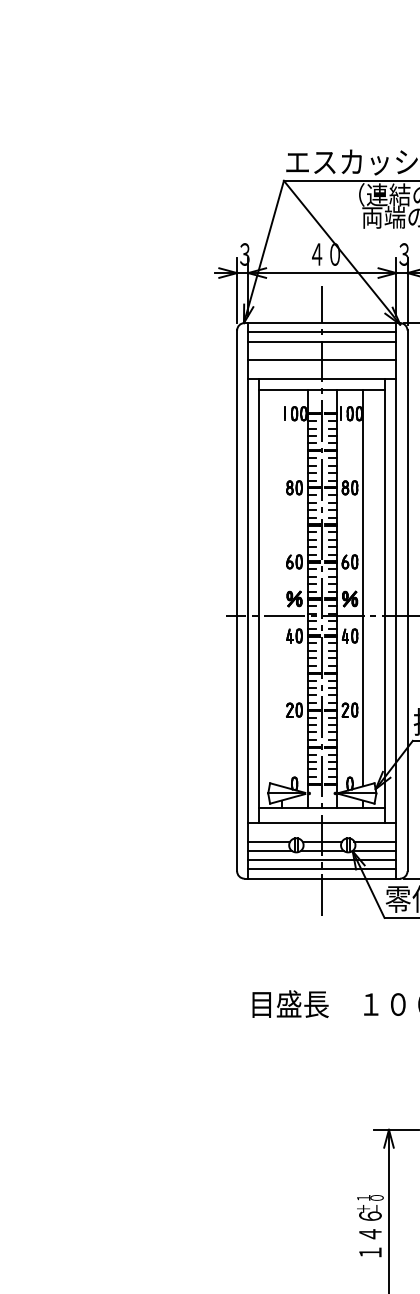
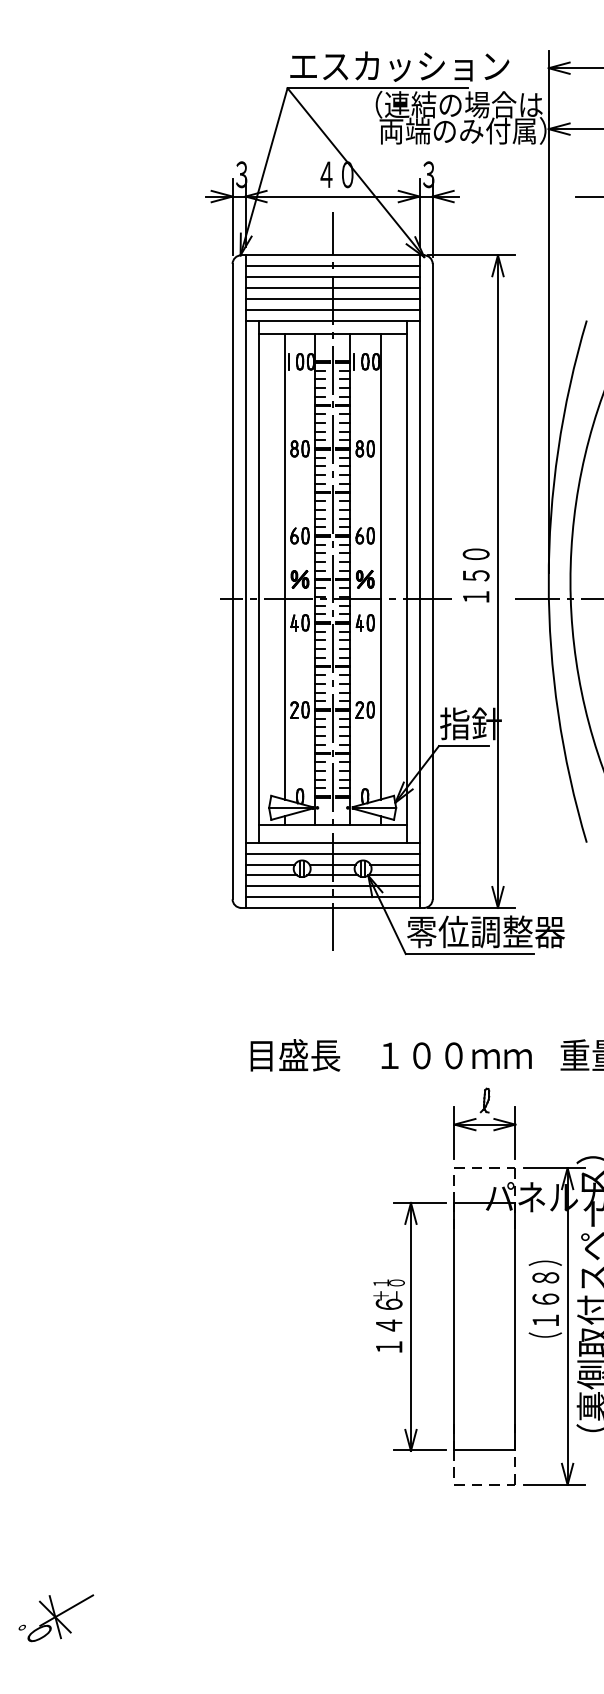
line: (322, 350) -> (332, 287), added
line: (322, 369) -> (332, 309), added
line: (281, 588) -> (284, 566), added
line: (322, 832) -> (332, 853), added

